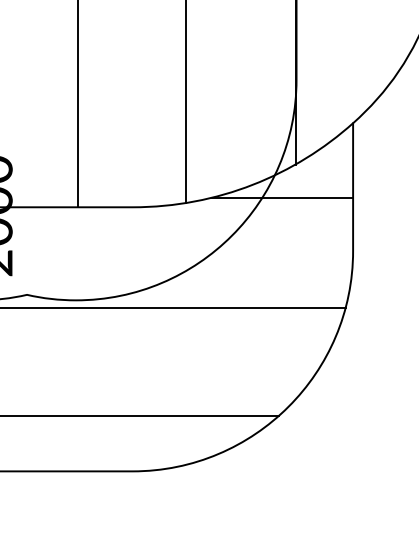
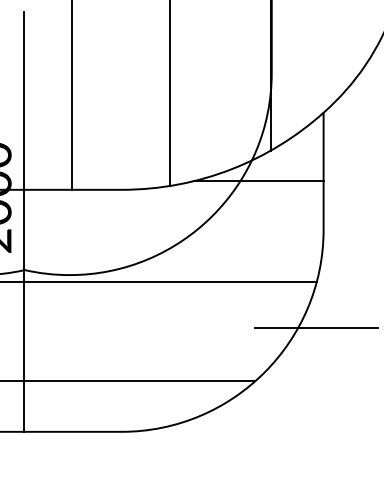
line: (26, 241) -> (24, 221), added
line: (345, 358) -> (316, 328), added

